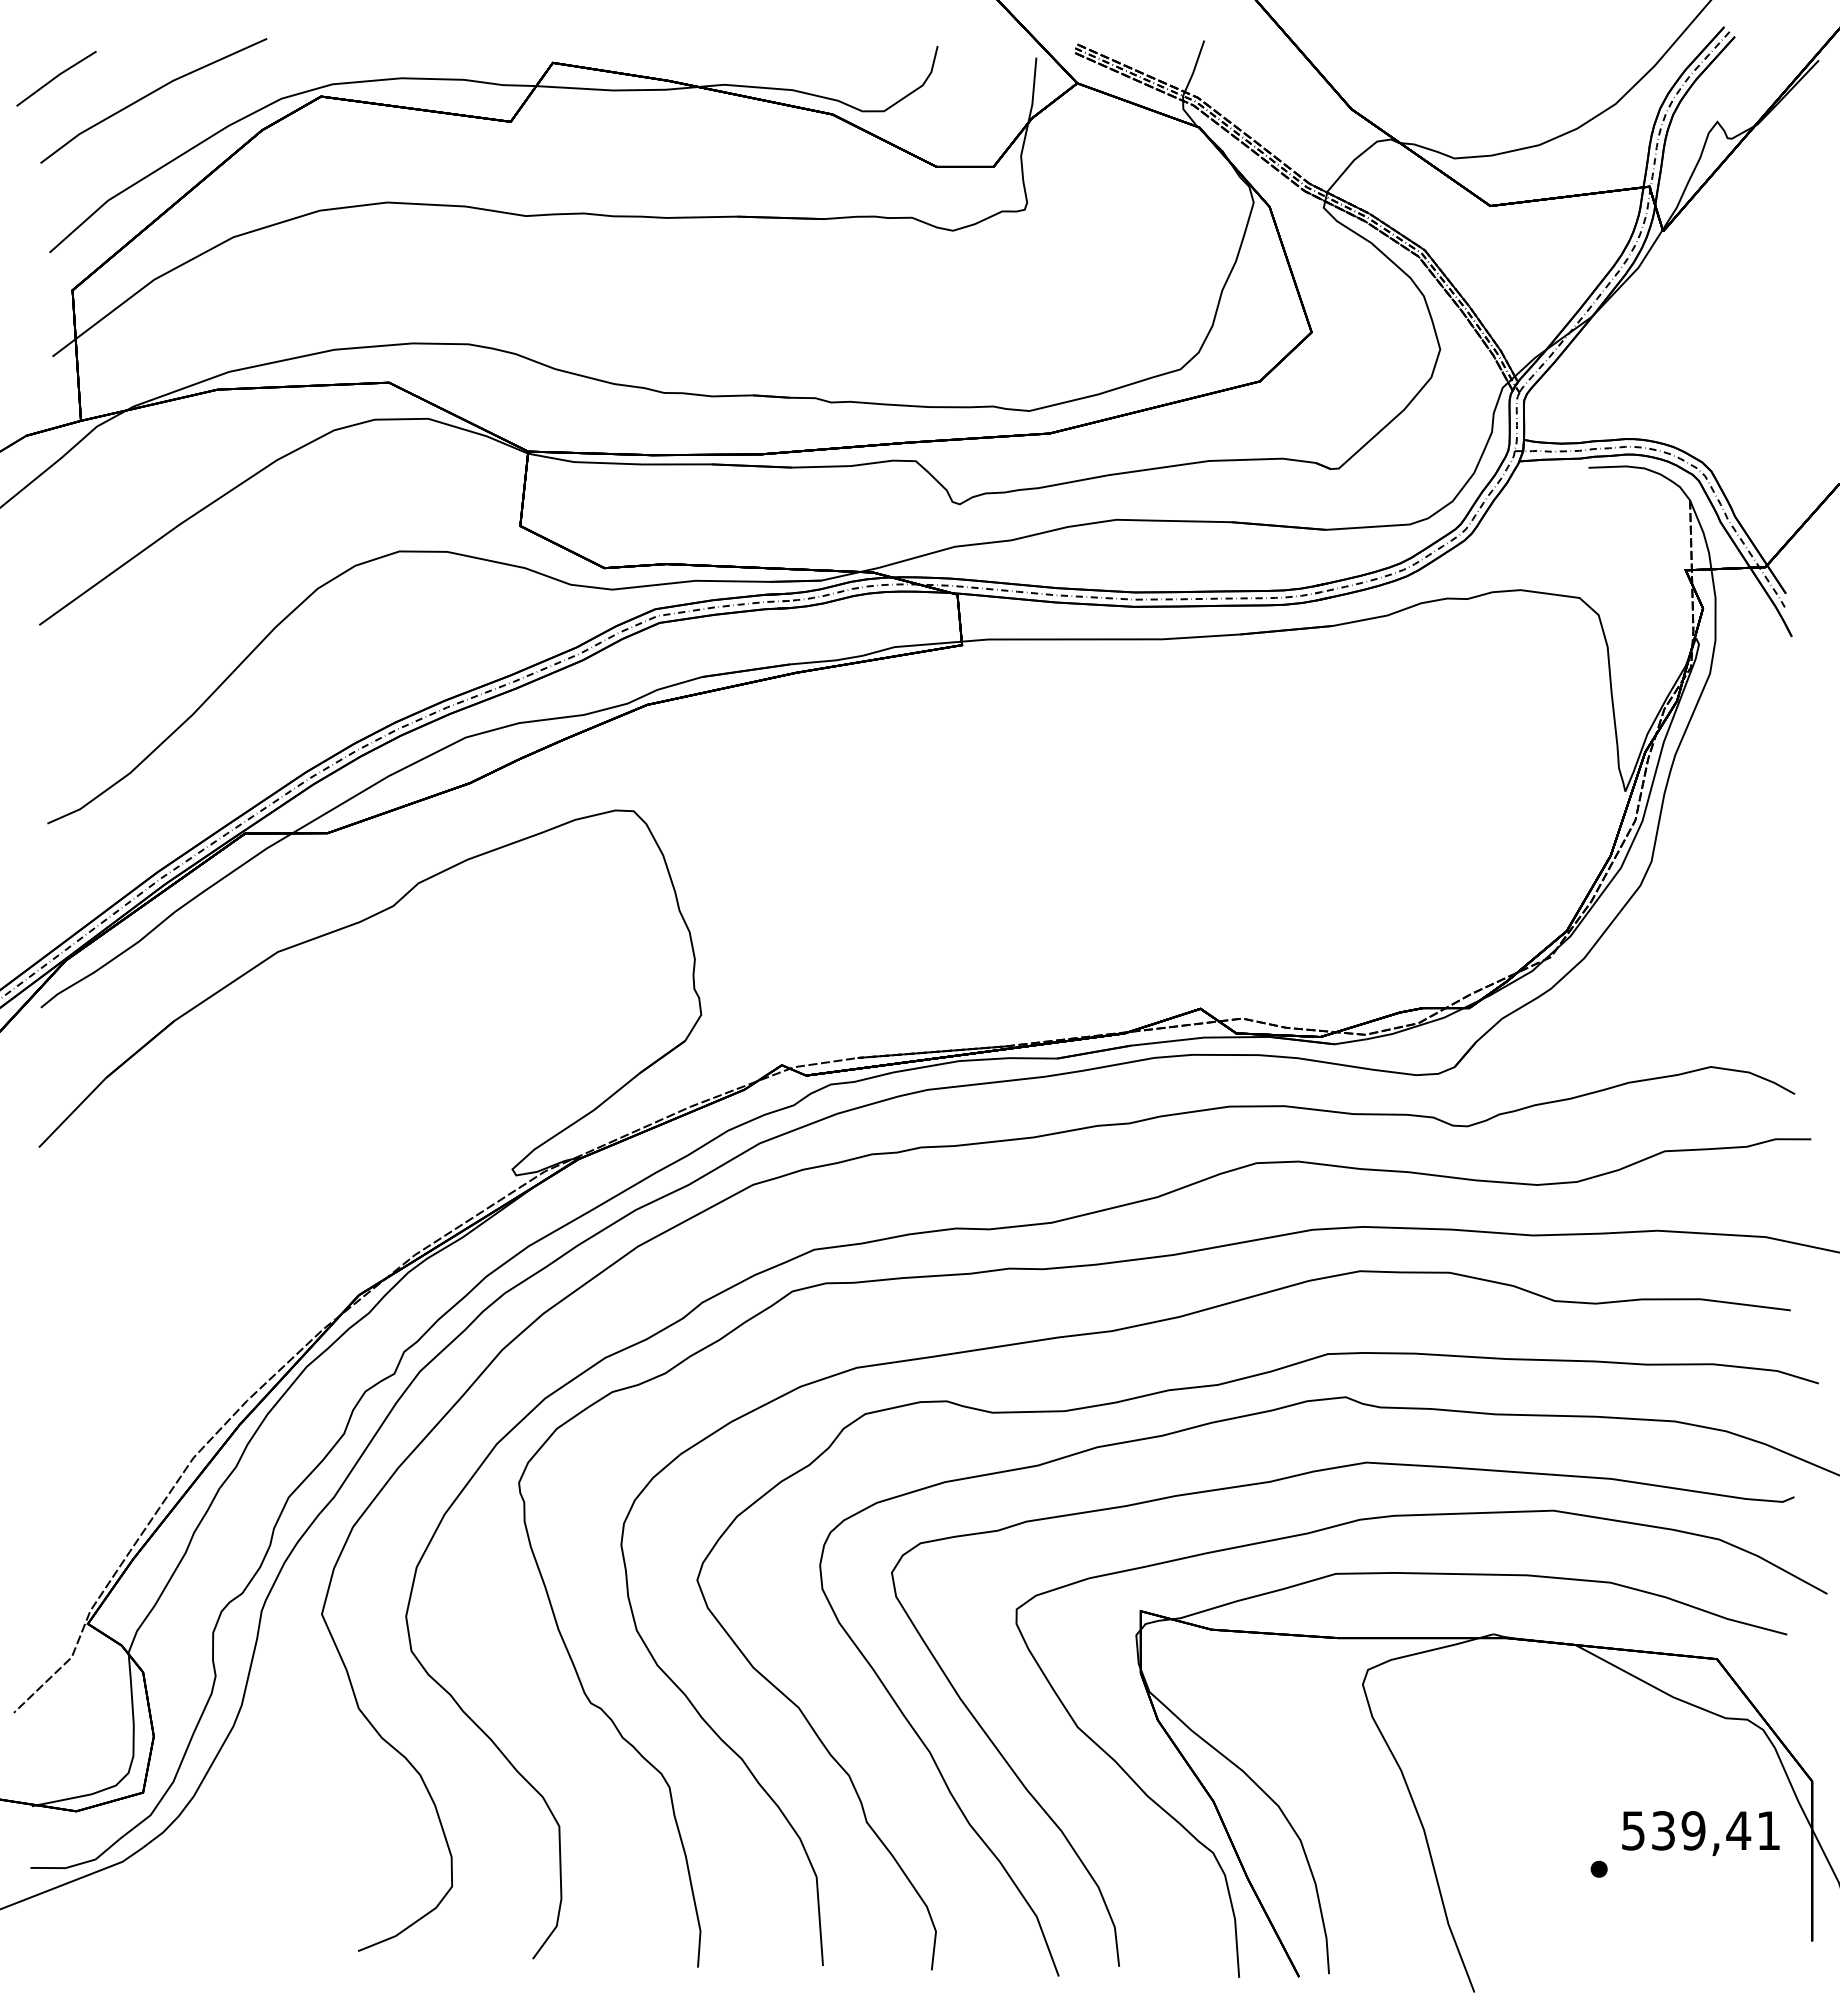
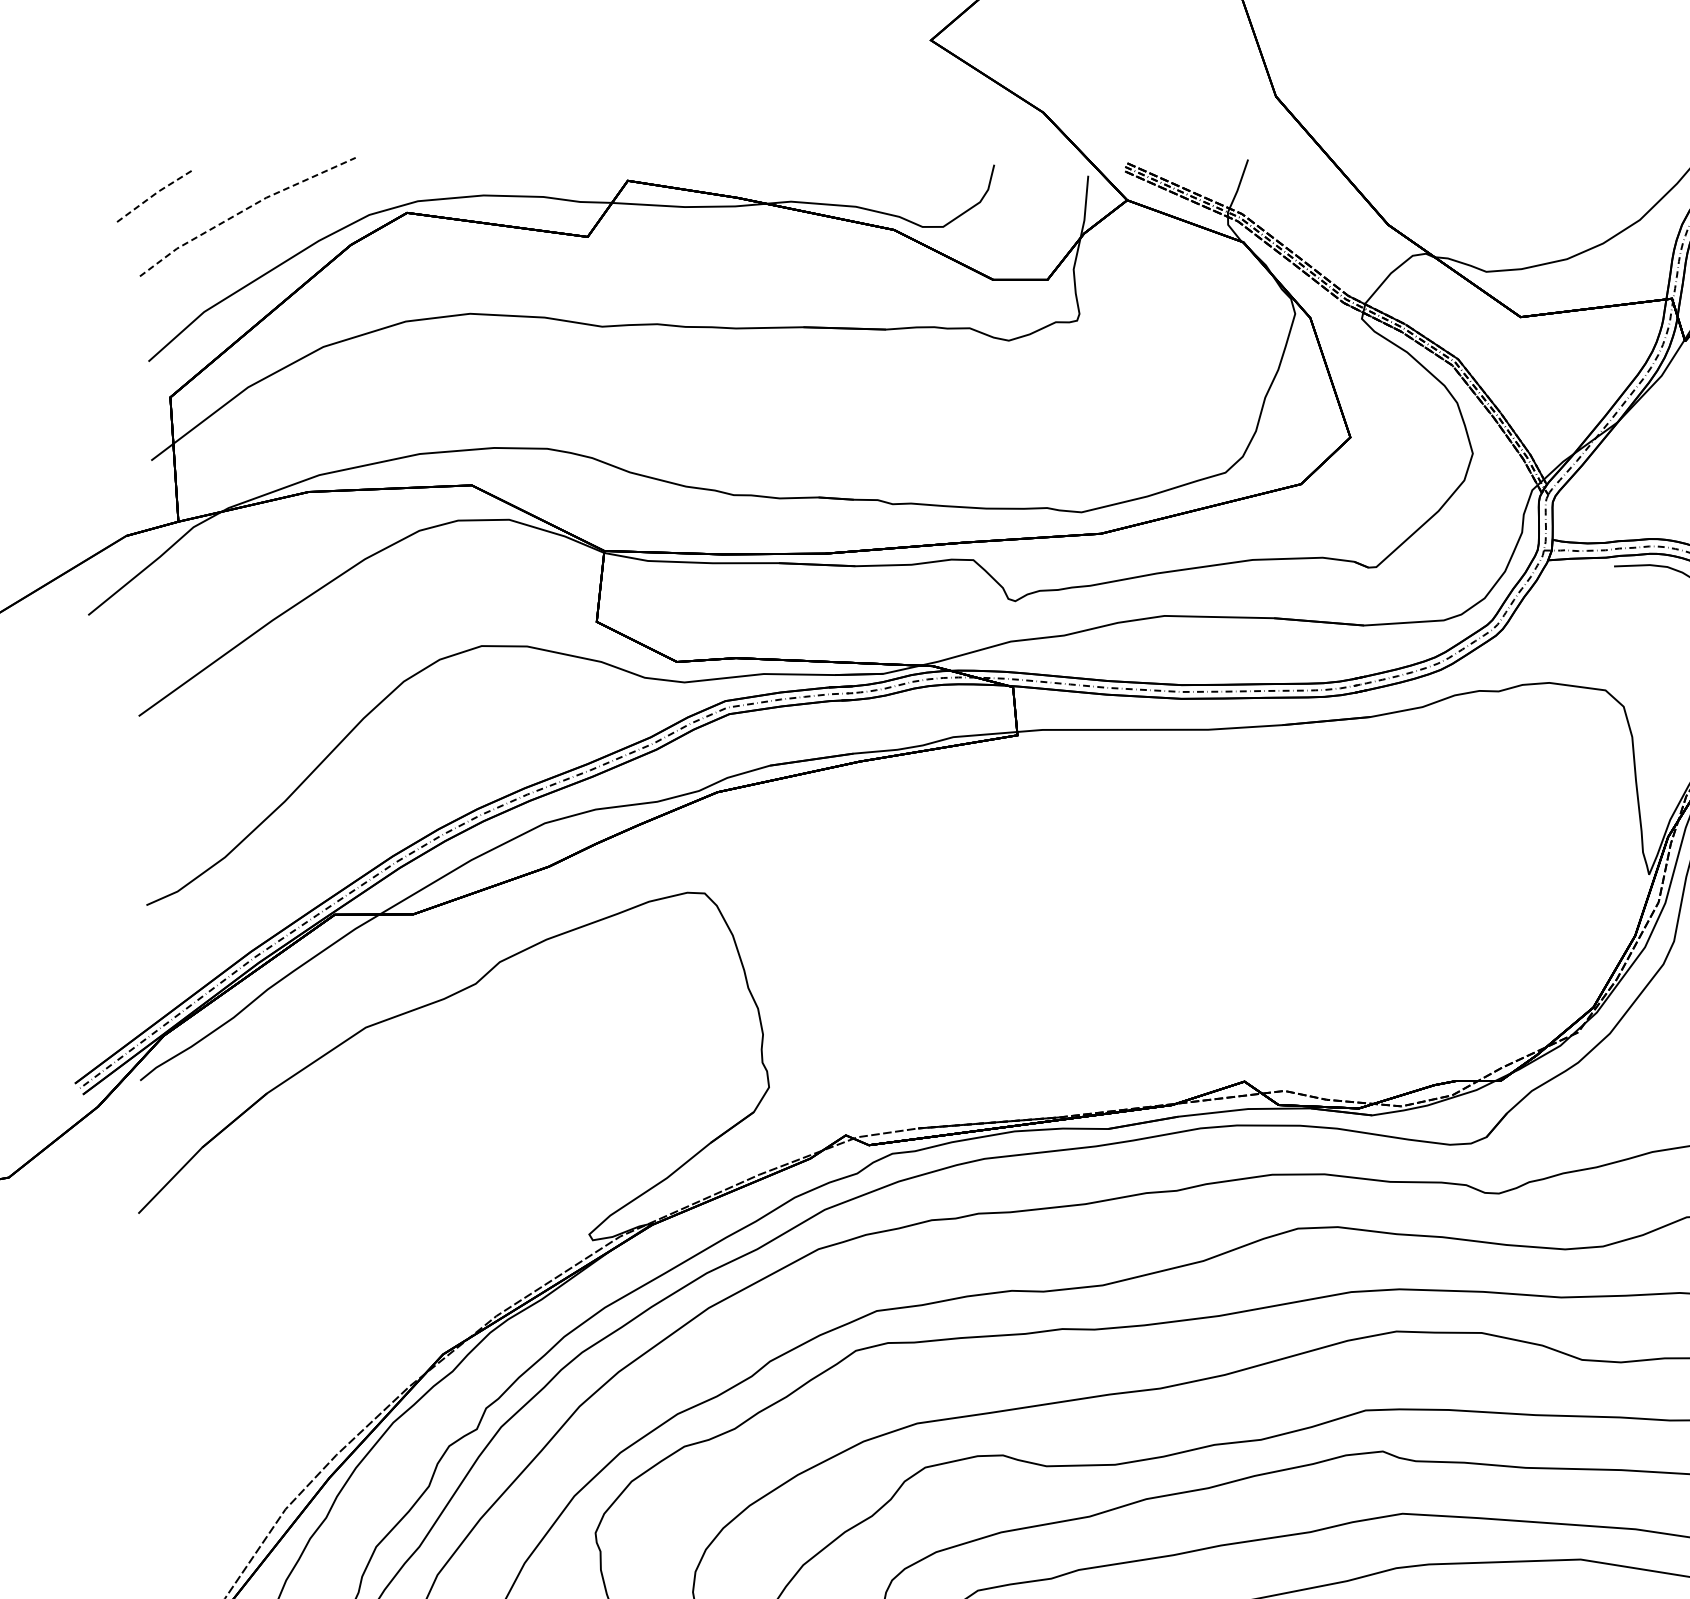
line: (56, 77) -> (155, 194), solid -> dashed
line: (149, 94) -> (243, 210), solid -> dashed

